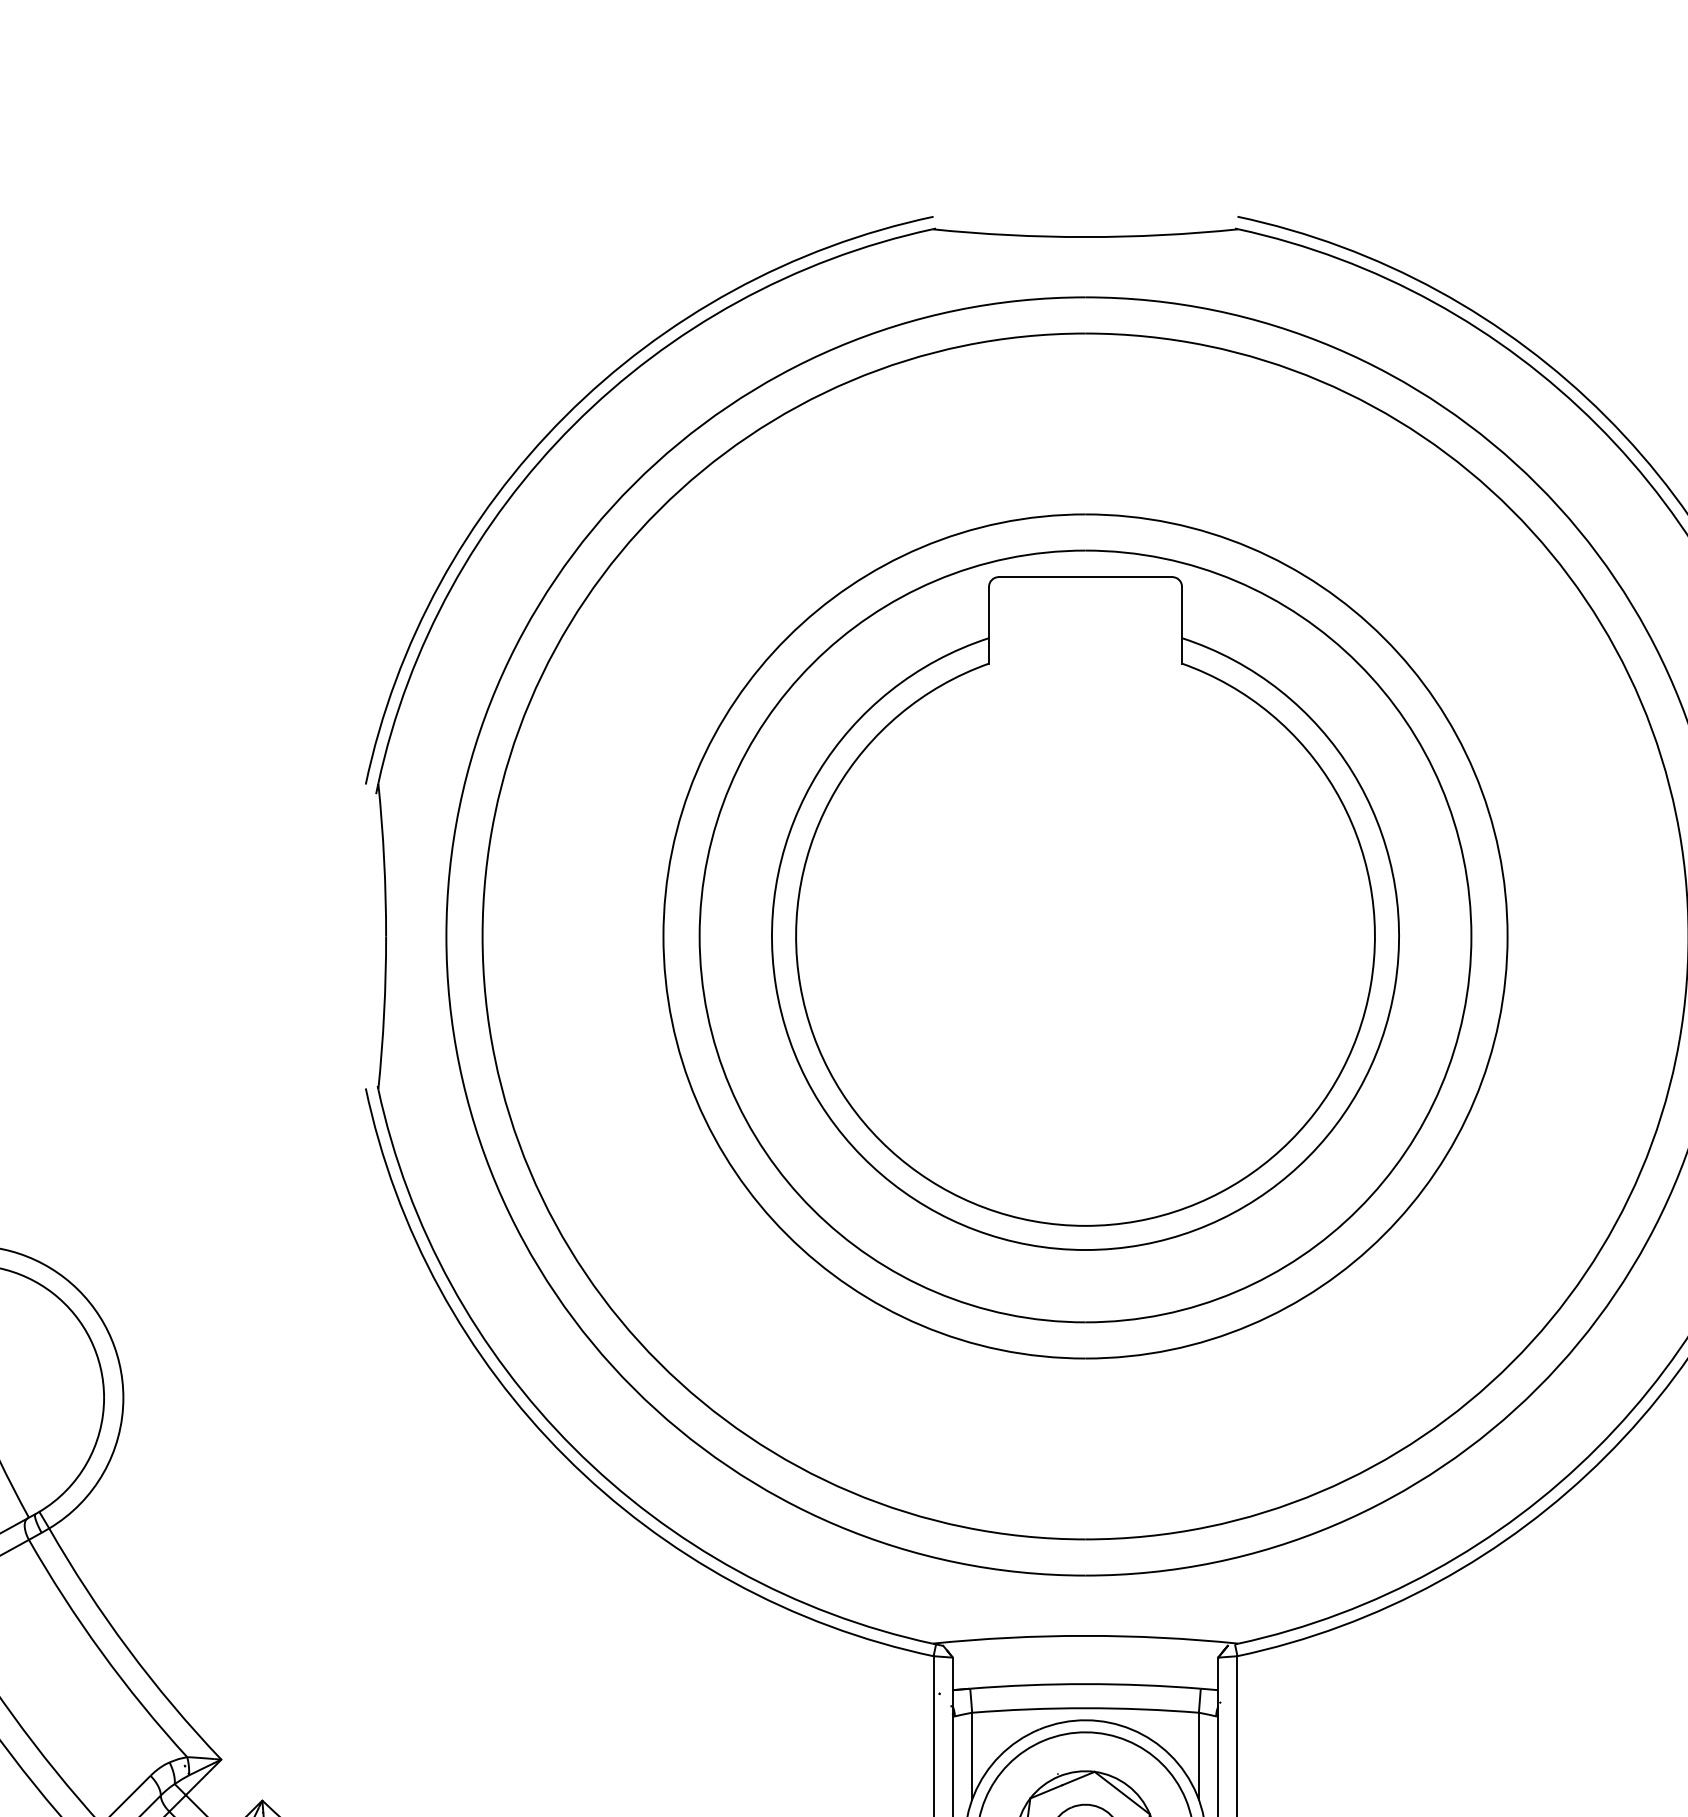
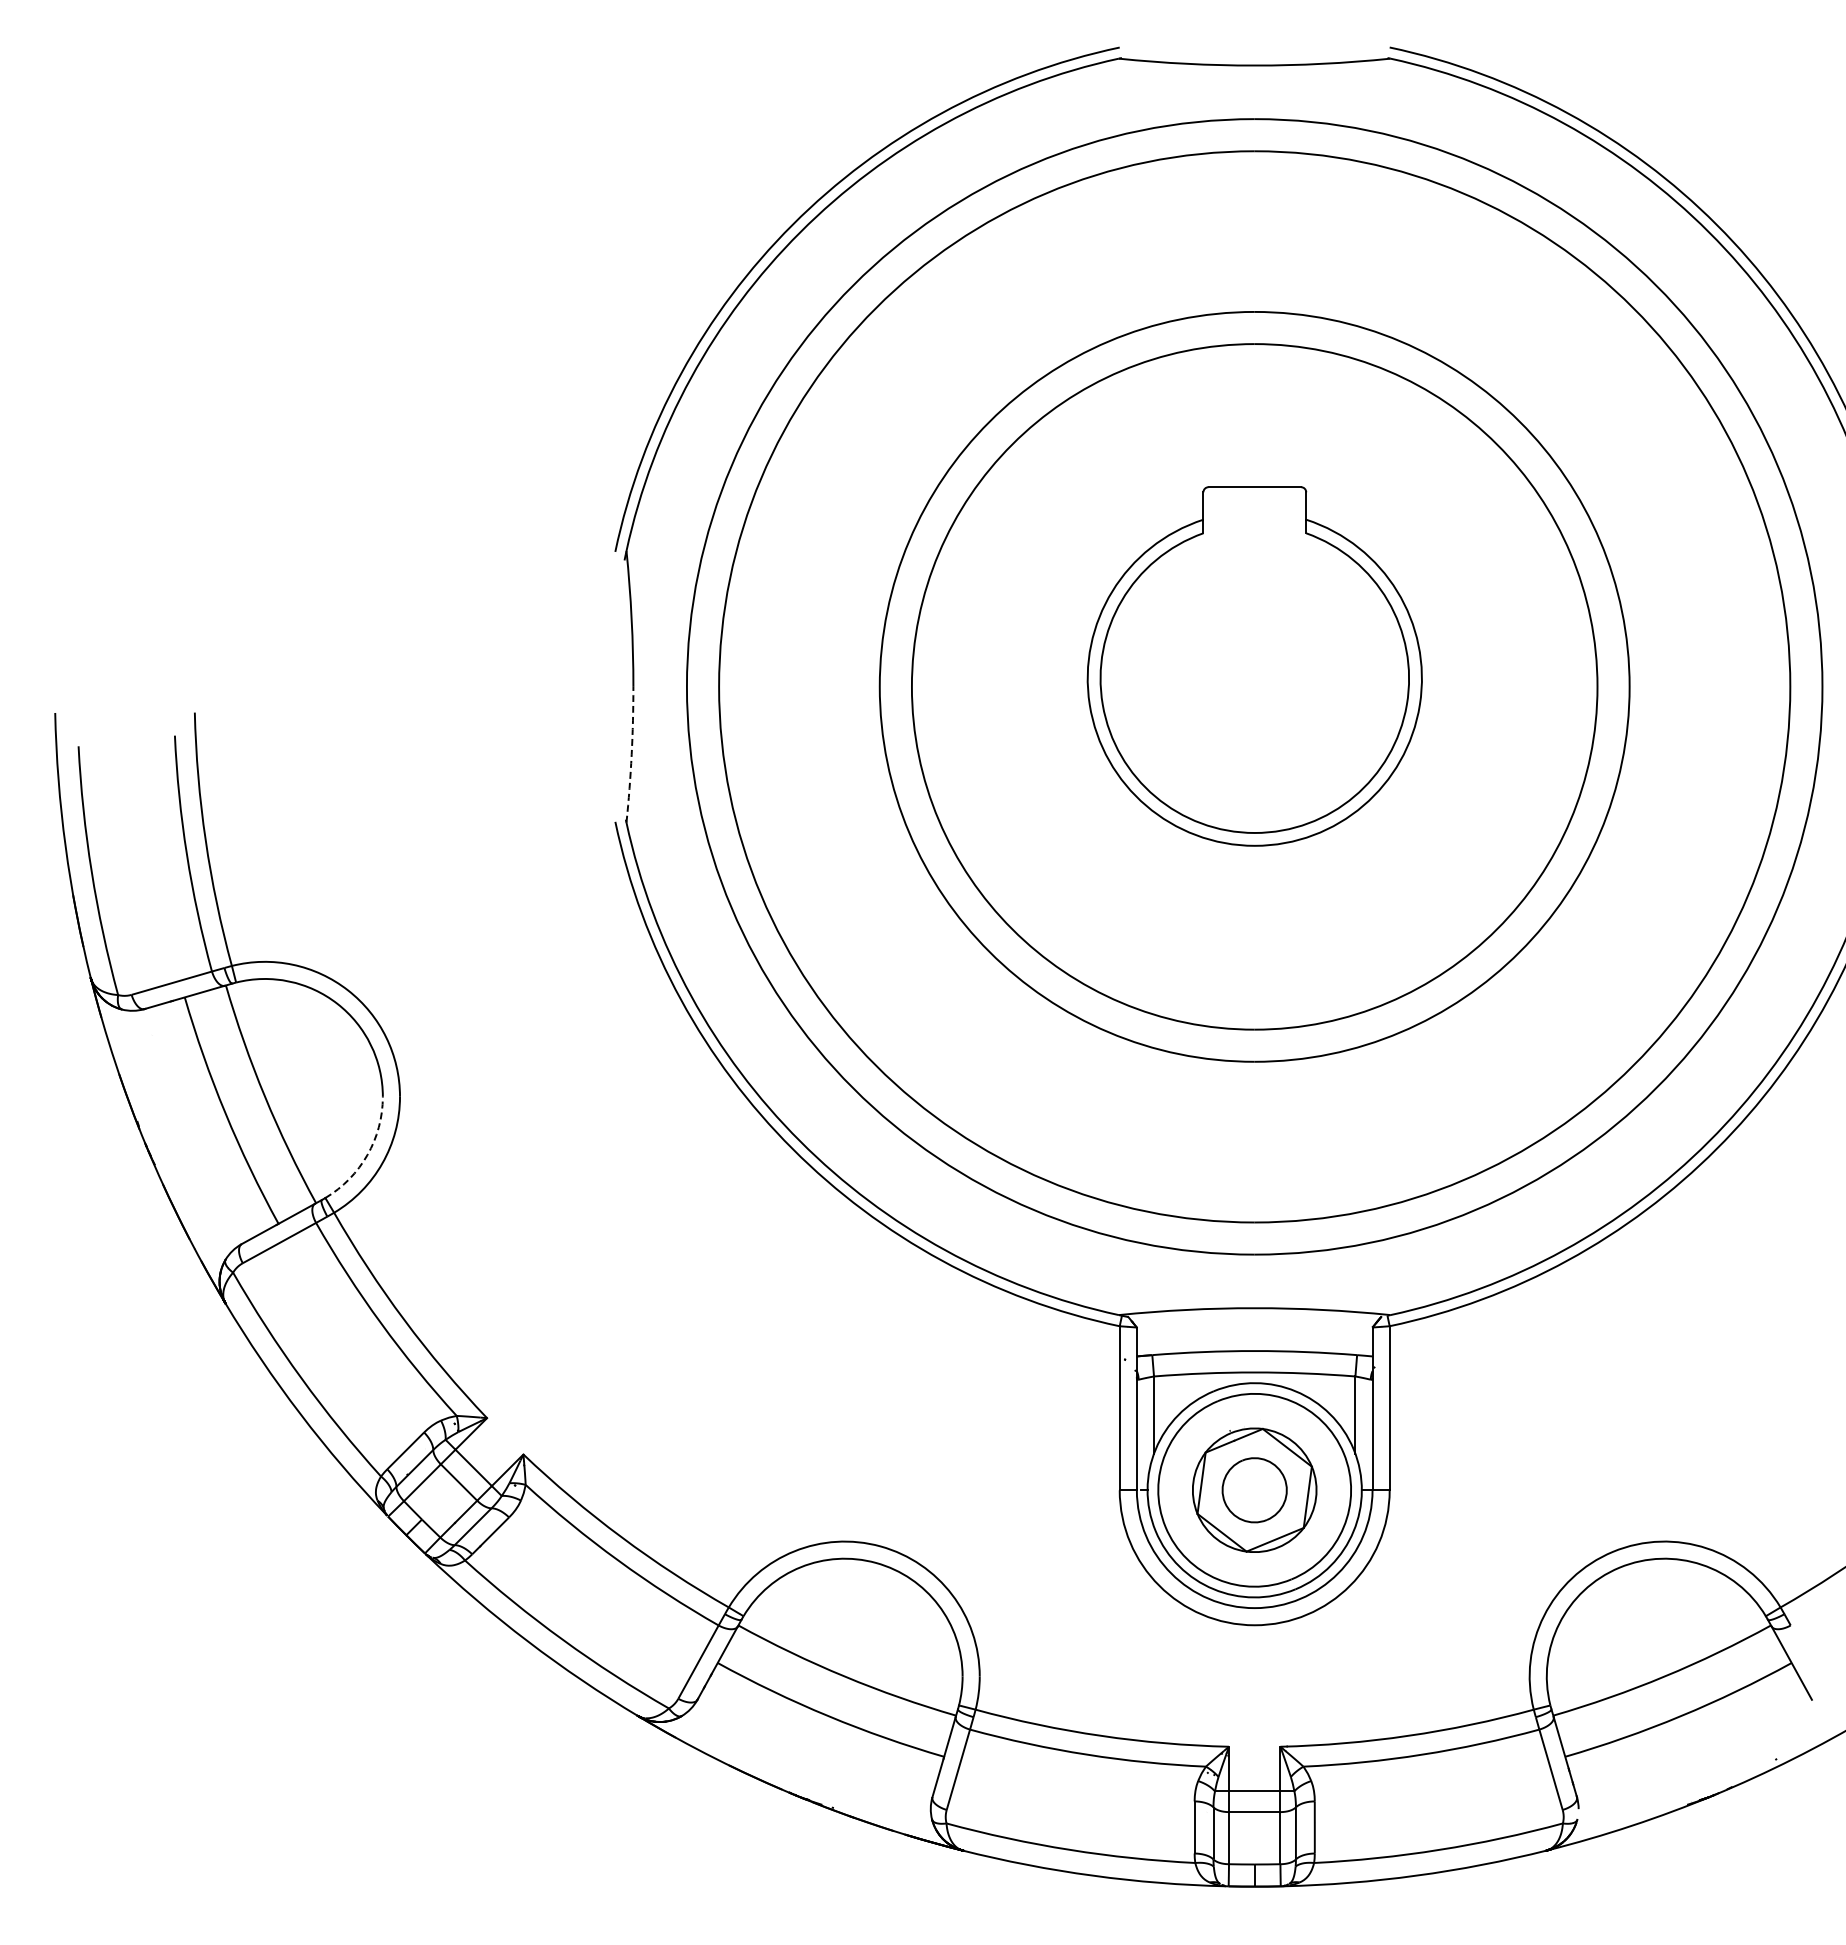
part: (1085, 913) -> (1254, 666), size x0.6
arc: (383, 1012) -> (631, 754), solid -> dashed
arc: (86, 1463) -> (367, 1155), solid -> dashed

